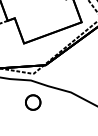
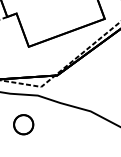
part: (33, 102) -> (24, 124), moved

